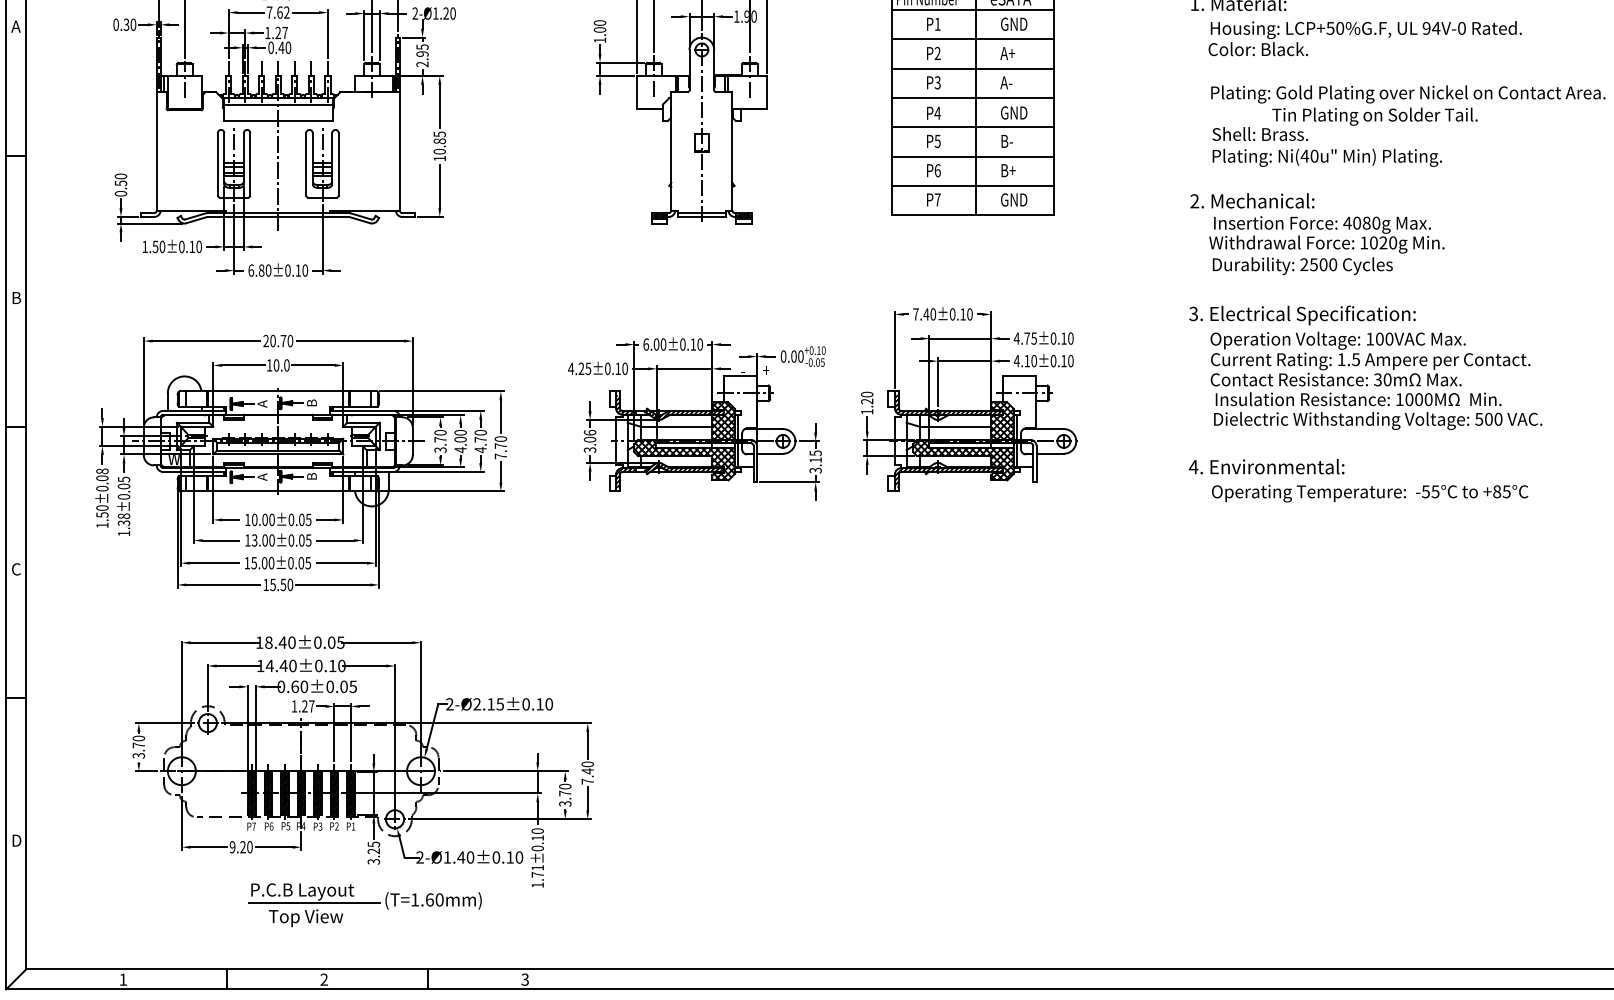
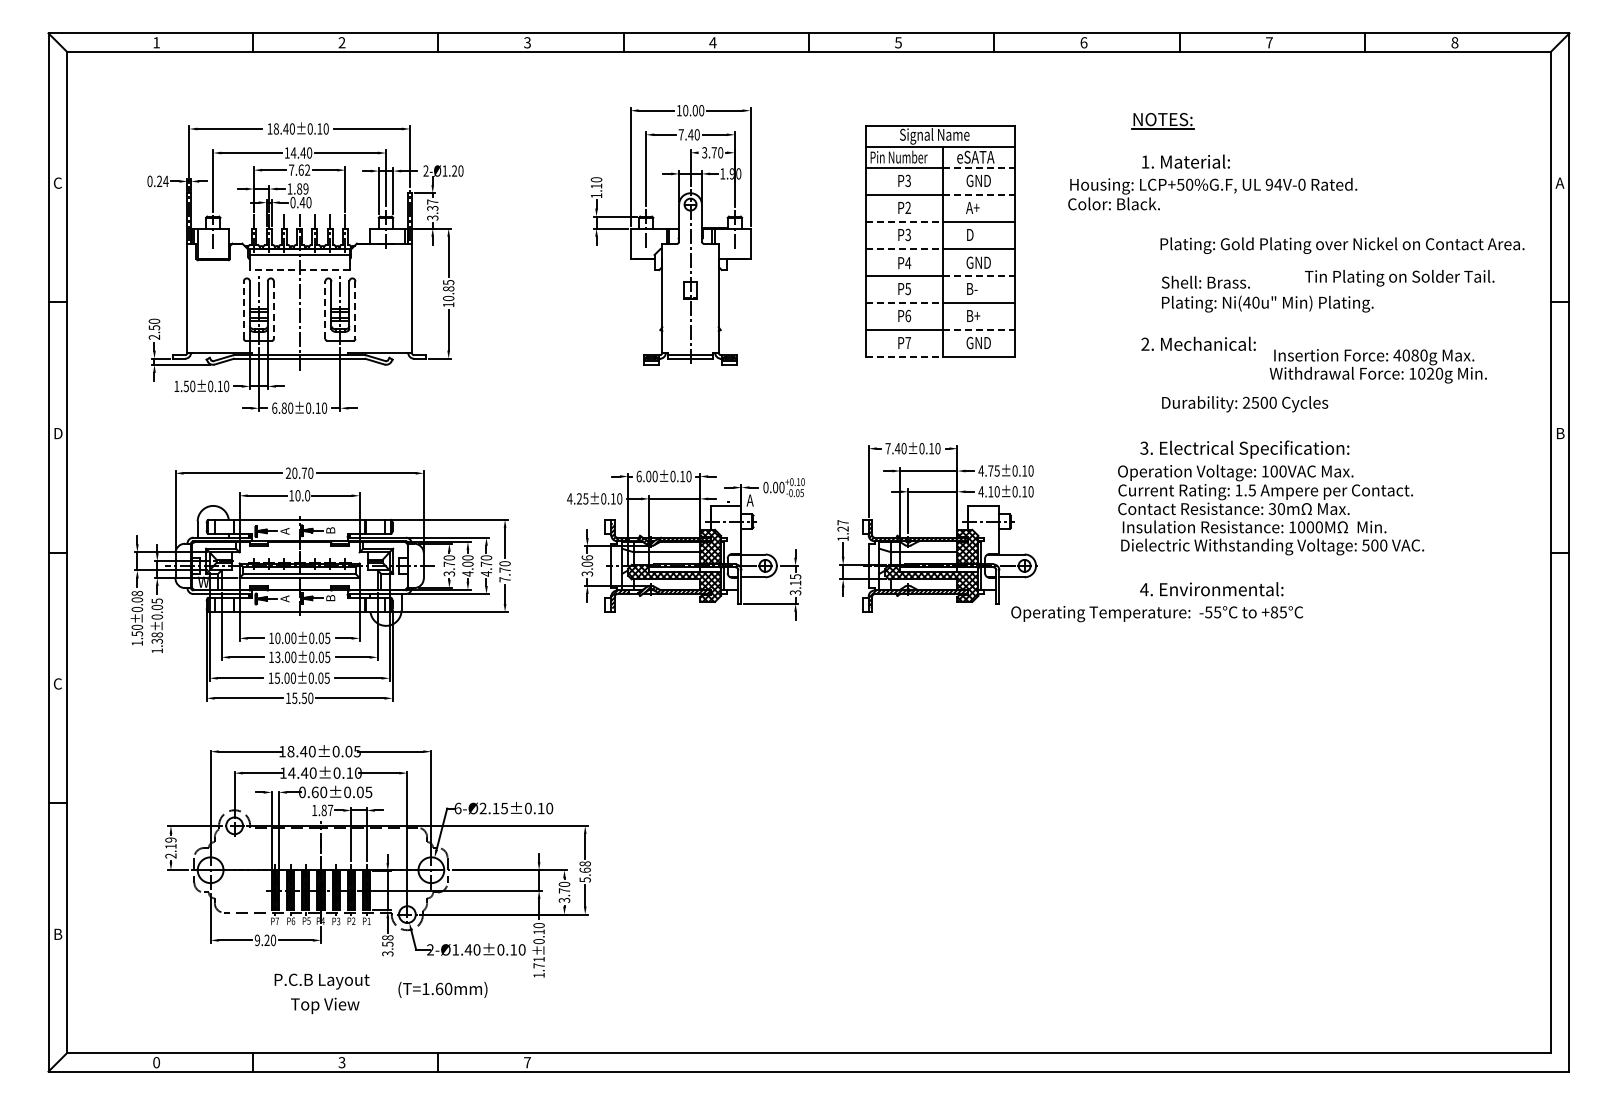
line: (1014, 9) -> (979, 167), solid -> dashed
text: (936, 23) -> (907, 180), P1 -> P3
text: (129, 24) -> (162, 181), 0.30 -> 0.24
text: (15, 25) -> (57, 182), A -> C
text: (599, 29) -> (596, 185), 1.00 -> 1.10
text: (281, 32) -> (302, 188), 1.27 -> 1.89
line: (1014, 38) -> (979, 194), solid -> dashed
text: (1364, 38) -> (1212, 194), moved
text: (422, 55) -> (432, 209), 2.95 -> 3.37
line: (933, 68) -> (904, 221), solid -> dashed
text: (1006, 82) -> (971, 234), A- -> D
line: (933, 97) -> (904, 248), solid -> dashed
text: (1374, 117) -> (1399, 278), moved
line: (278, 121) -> (299, 270), solid -> dashed
line: (1014, 126) -> (979, 275), solid -> dashed
line: (933, 156) -> (904, 302), solid -> dashed
line: (217, 164) -> (243, 310), solid -> dashed
line: (249, 164) -> (273, 310), solid -> dashed
line: (306, 164) -> (325, 310), solid -> dashed
line: (338, 164) -> (355, 310), solid -> dashed
line: (1014, 186) -> (979, 330), solid -> dashed
text: (121, 192) -> (154, 336), 0.50 -> 2.50
line: (933, 215) -> (904, 357), solid -> dashed
text: (1325, 235) -> (1377, 366), moved
text: (18, 297) -> (59, 433), B -> D
text: (765, 370) -> (749, 500), + -> A
text: (1376, 380) -> (1271, 509), moved
text: (866, 394) -> (842, 522), 1.20 -> 1.27
text: (1370, 494) -> (1157, 614), moved
text: (449, 704) -> (457, 808), 2-Ø2.15±0.10 -> 6-Ø2.15±0.10
text: (304, 706) -> (323, 810), 1.27 -> 1.87
text: (138, 746) -> (170, 847), 3.70 -> 2.19
text: (586, 772) -> (584, 871), 7.40 -> 5.68
text: (18, 840) -> (59, 934), D -> B
text: (373, 847) -> (387, 940), 3.25 -> 3.58
line: (313, 902) -> (332, 991), removed
text: (123, 979) -> (156, 1062), 1 -> 0
text: (525, 979) -> (527, 1062), 3 -> 7
text: (323, 980) -> (341, 1063), 2 -> 3

